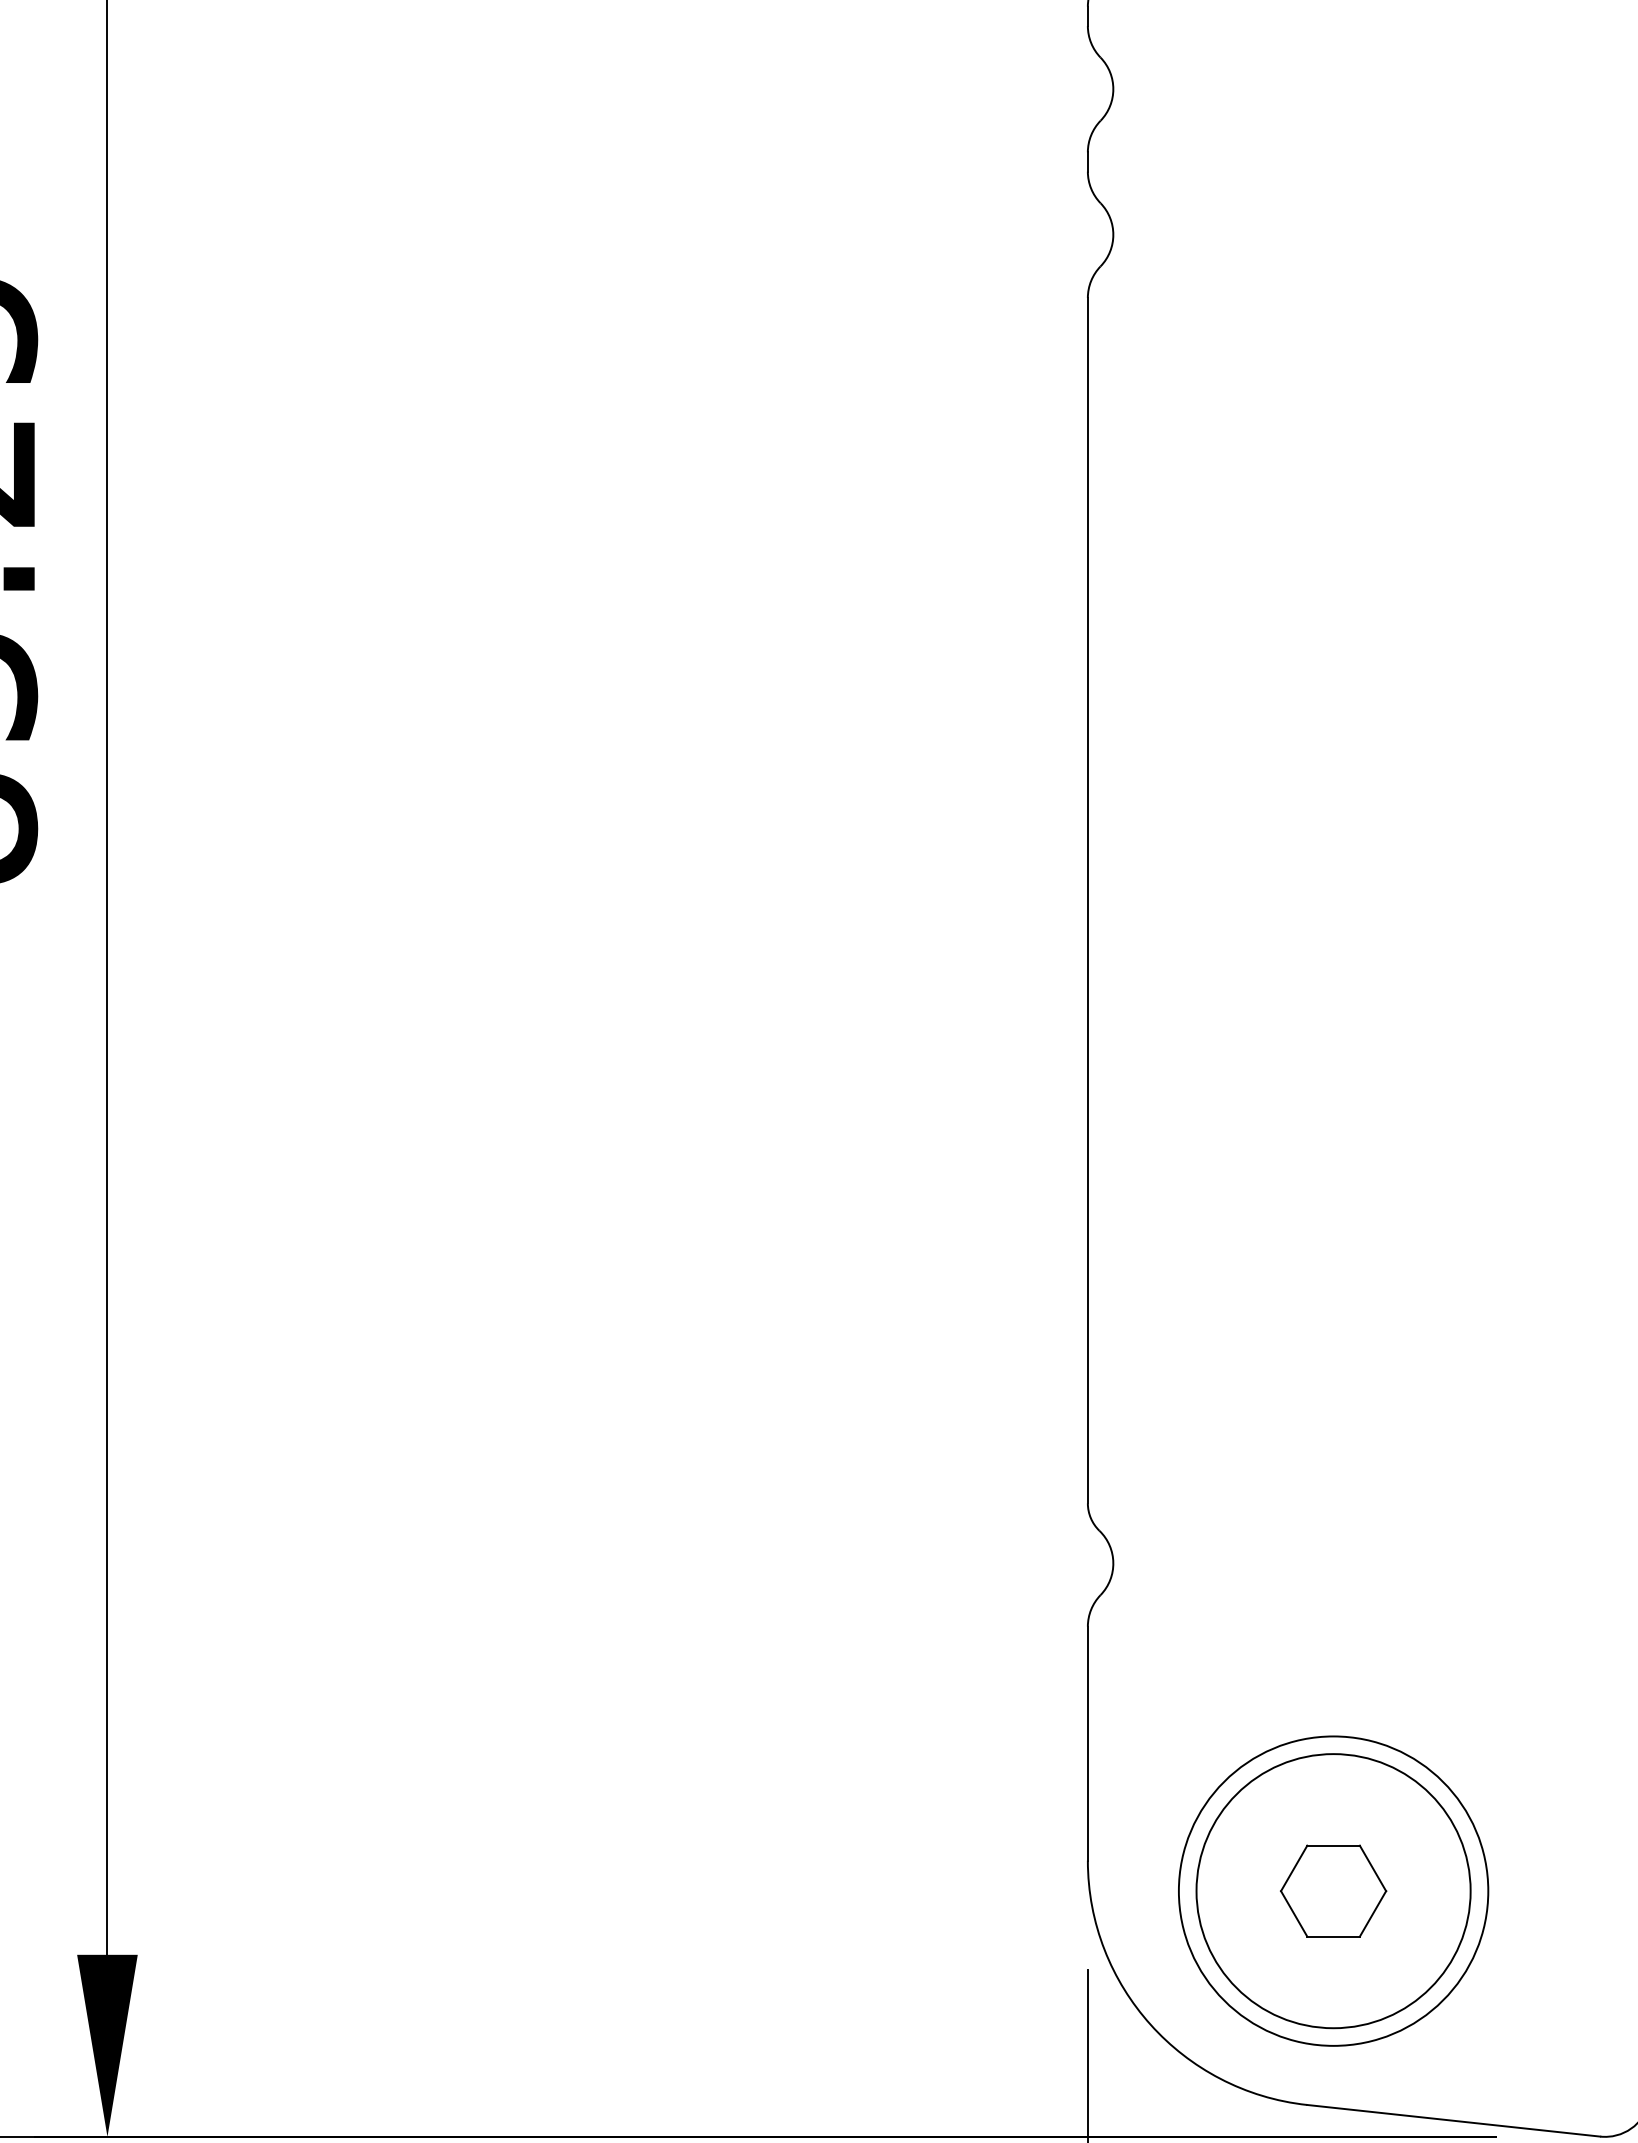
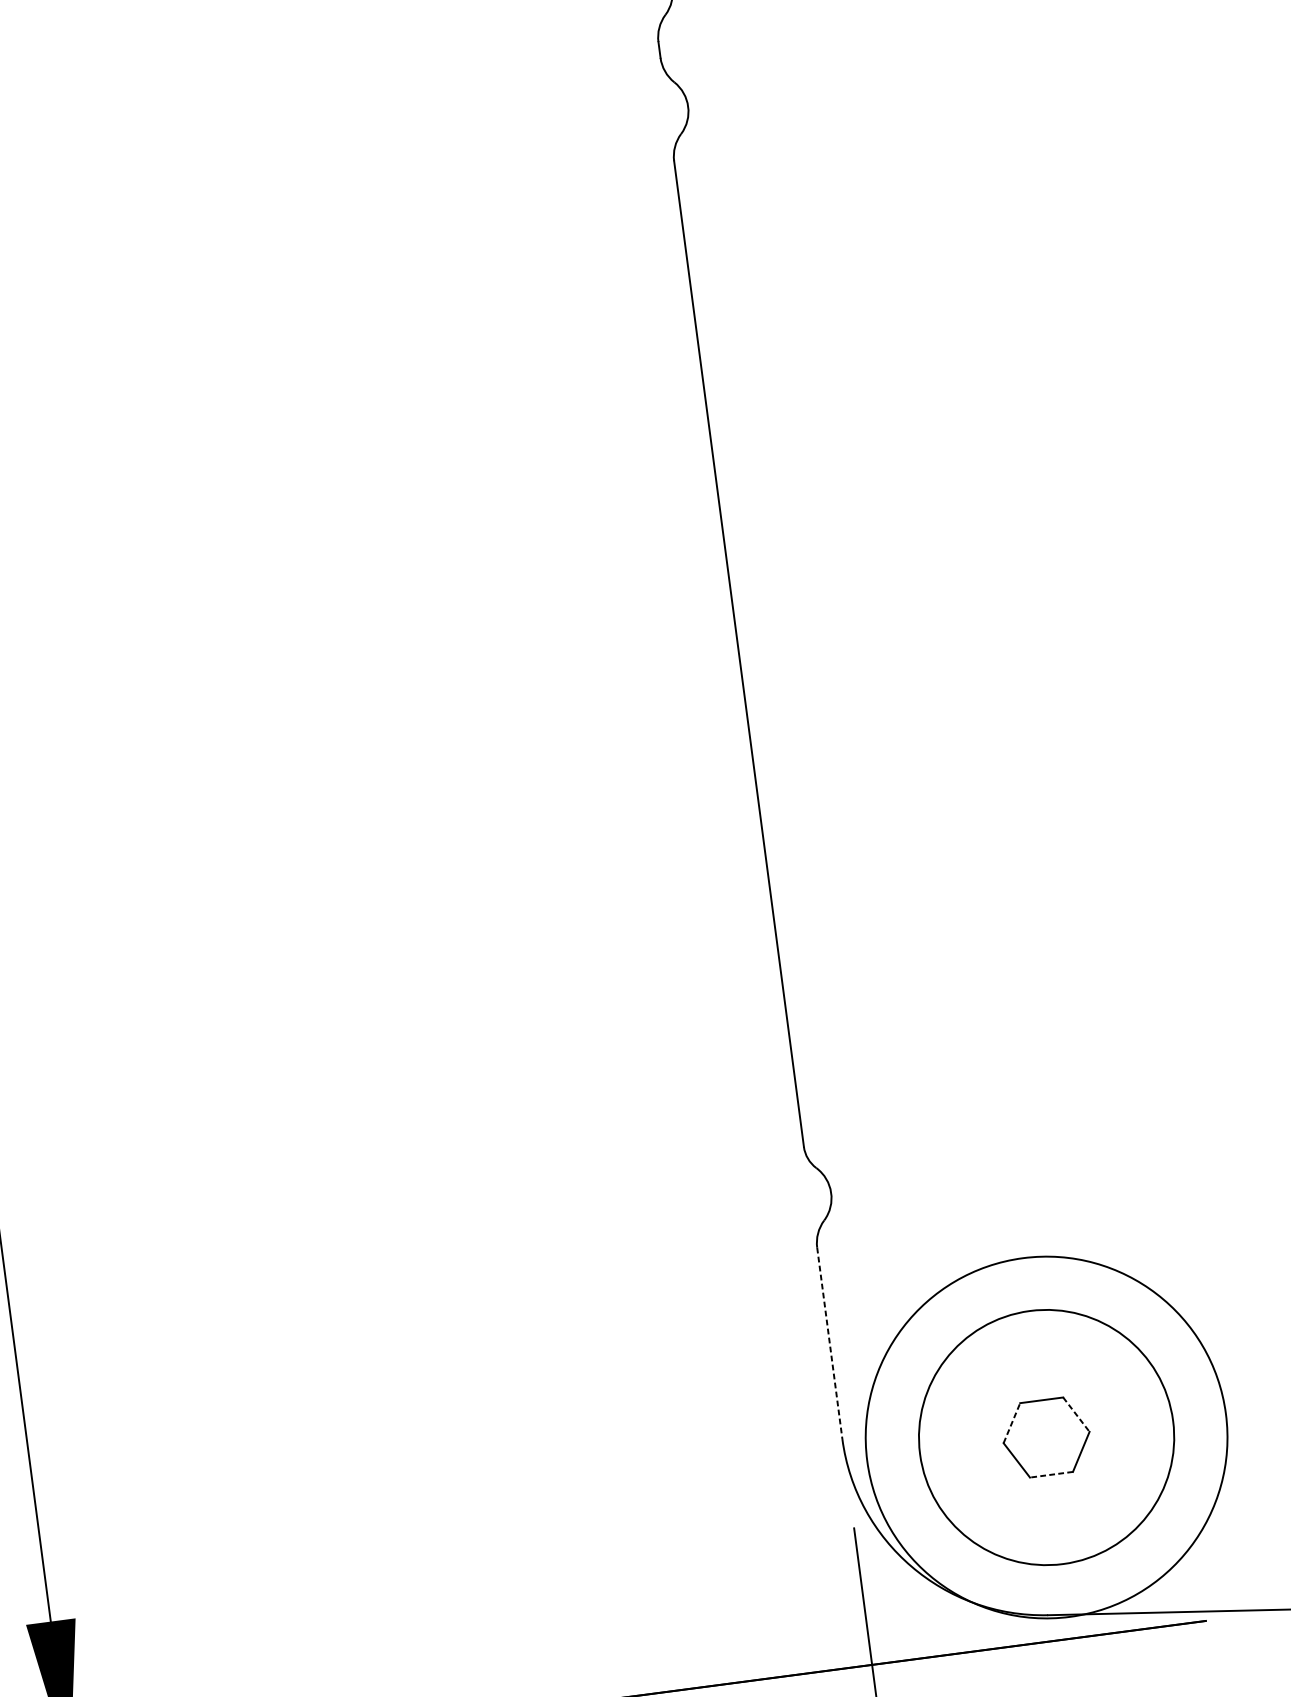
line: (1087, 1743) -> (829, 1343), solid -> dashed
line: (1294, 1867) -> (1012, 1422), solid -> dashed
line: (1373, 1868) -> (1076, 1414), solid -> dashed
circle: (1333, 1891) -> (1046, 1437), size x1.6
line: (1333, 1936) -> (1051, 1474), solid -> dashed

